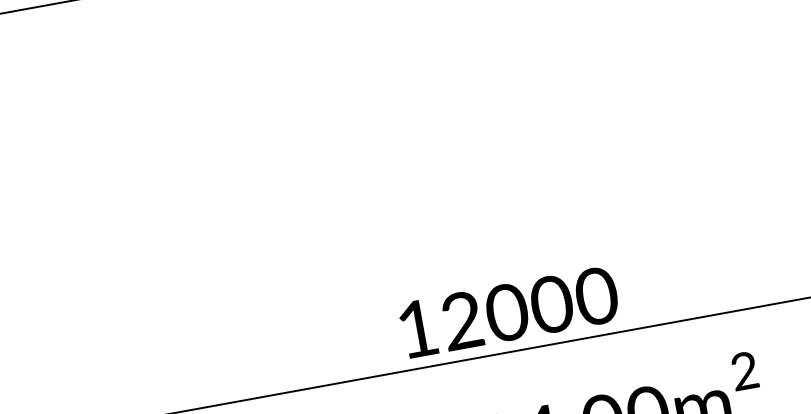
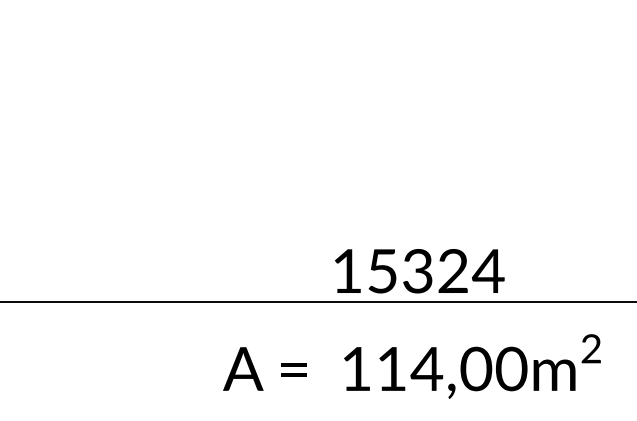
text: (530, 308) -> (436, 271), 12000 -> 15324

